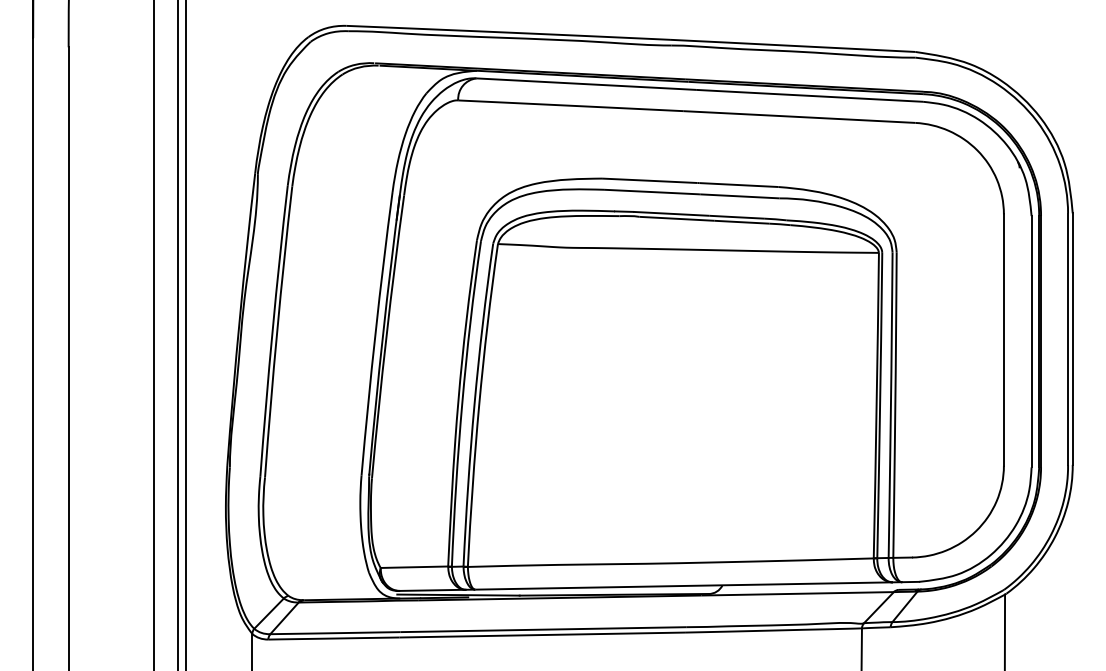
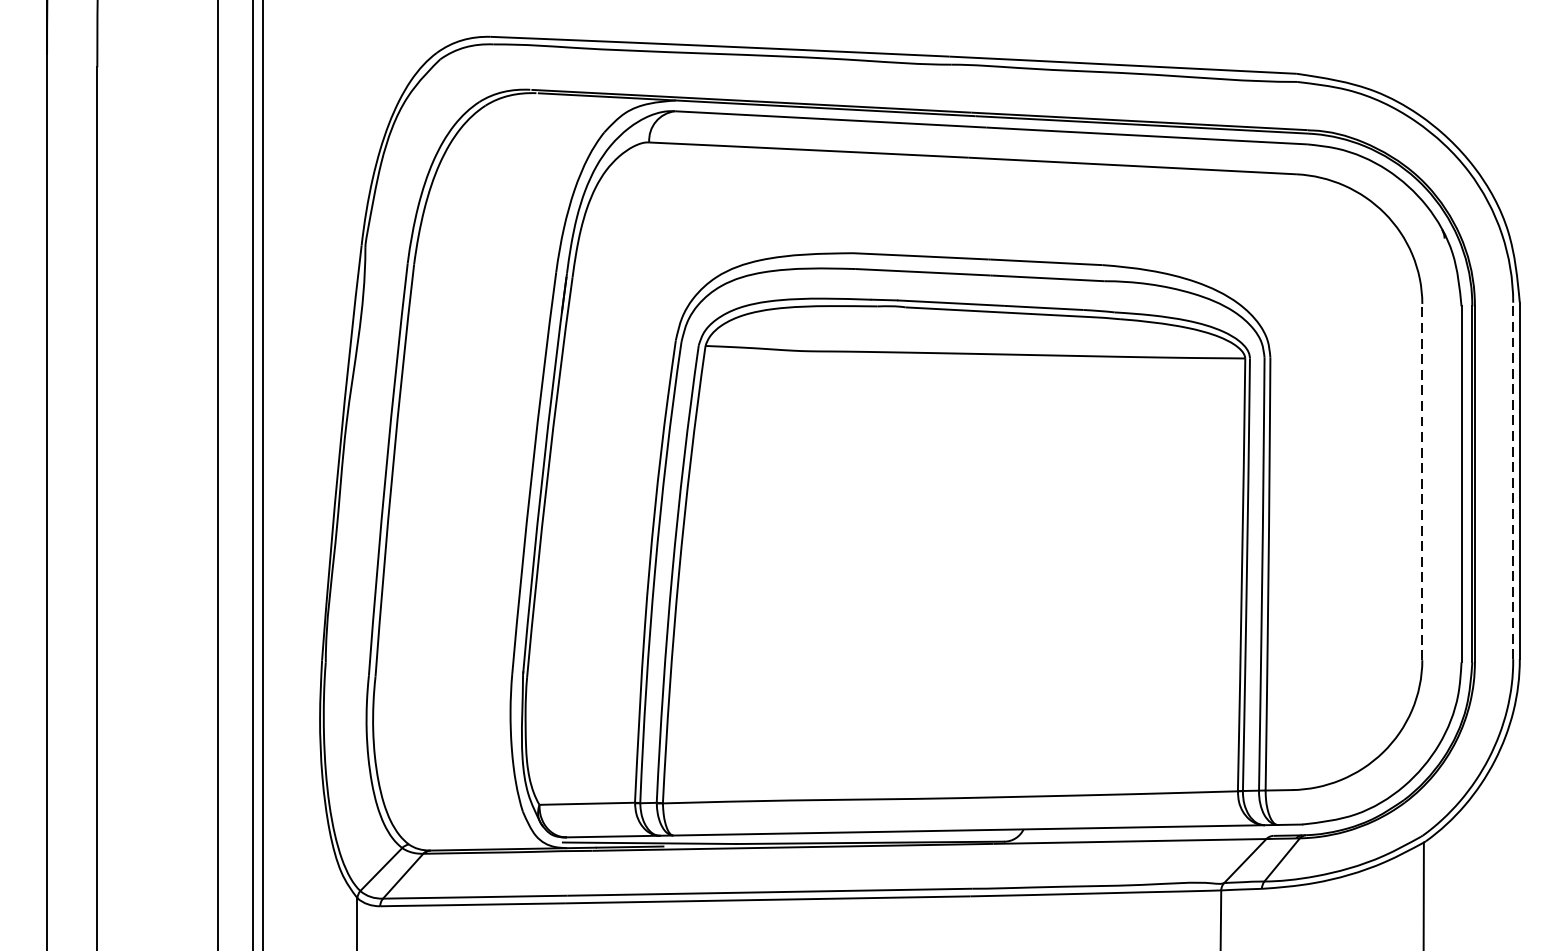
line: (1068, 339) -> (1513, 481), solid -> dashed
line: (1003, 340) -> (1421, 482), solid -> dashed

